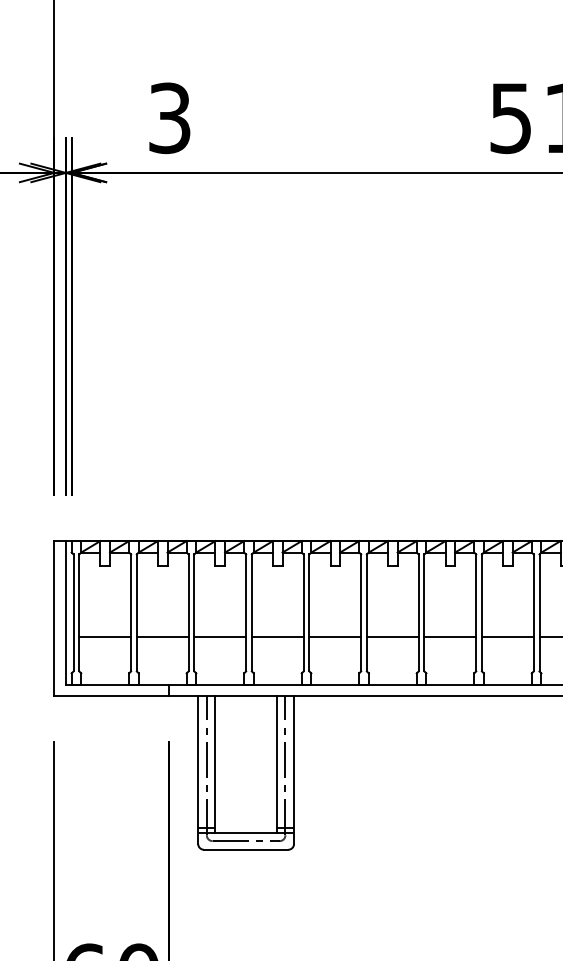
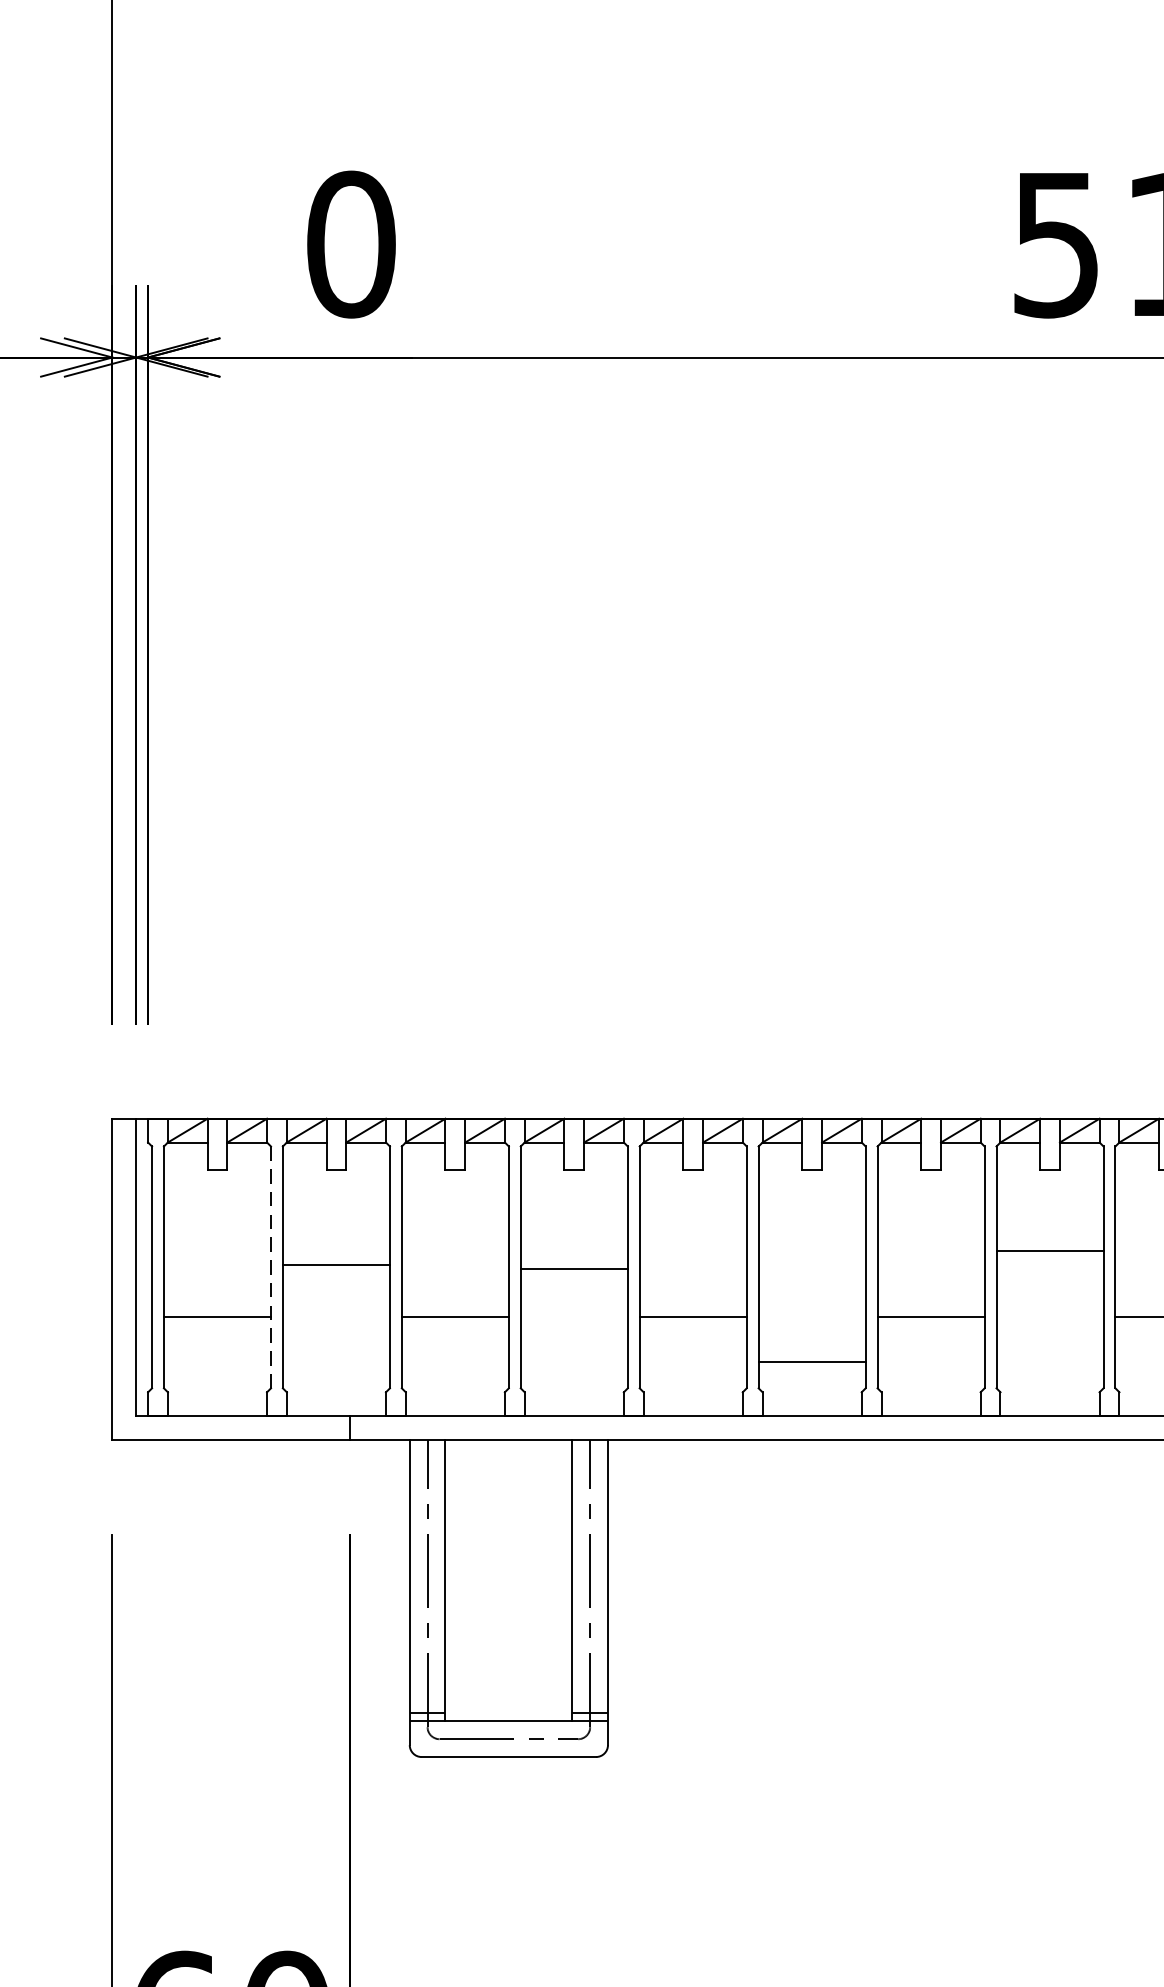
text: (169, 118) -> (350, 244), 3 -> 0
line: (131, 613) -> (271, 1268), solid -> dashed
line: (162, 636) -> (335, 1264), moved
line: (277, 636) -> (573, 1268), moved
line: (392, 636) -> (811, 1361), moved
line: (507, 636) -> (1049, 1249), moved

